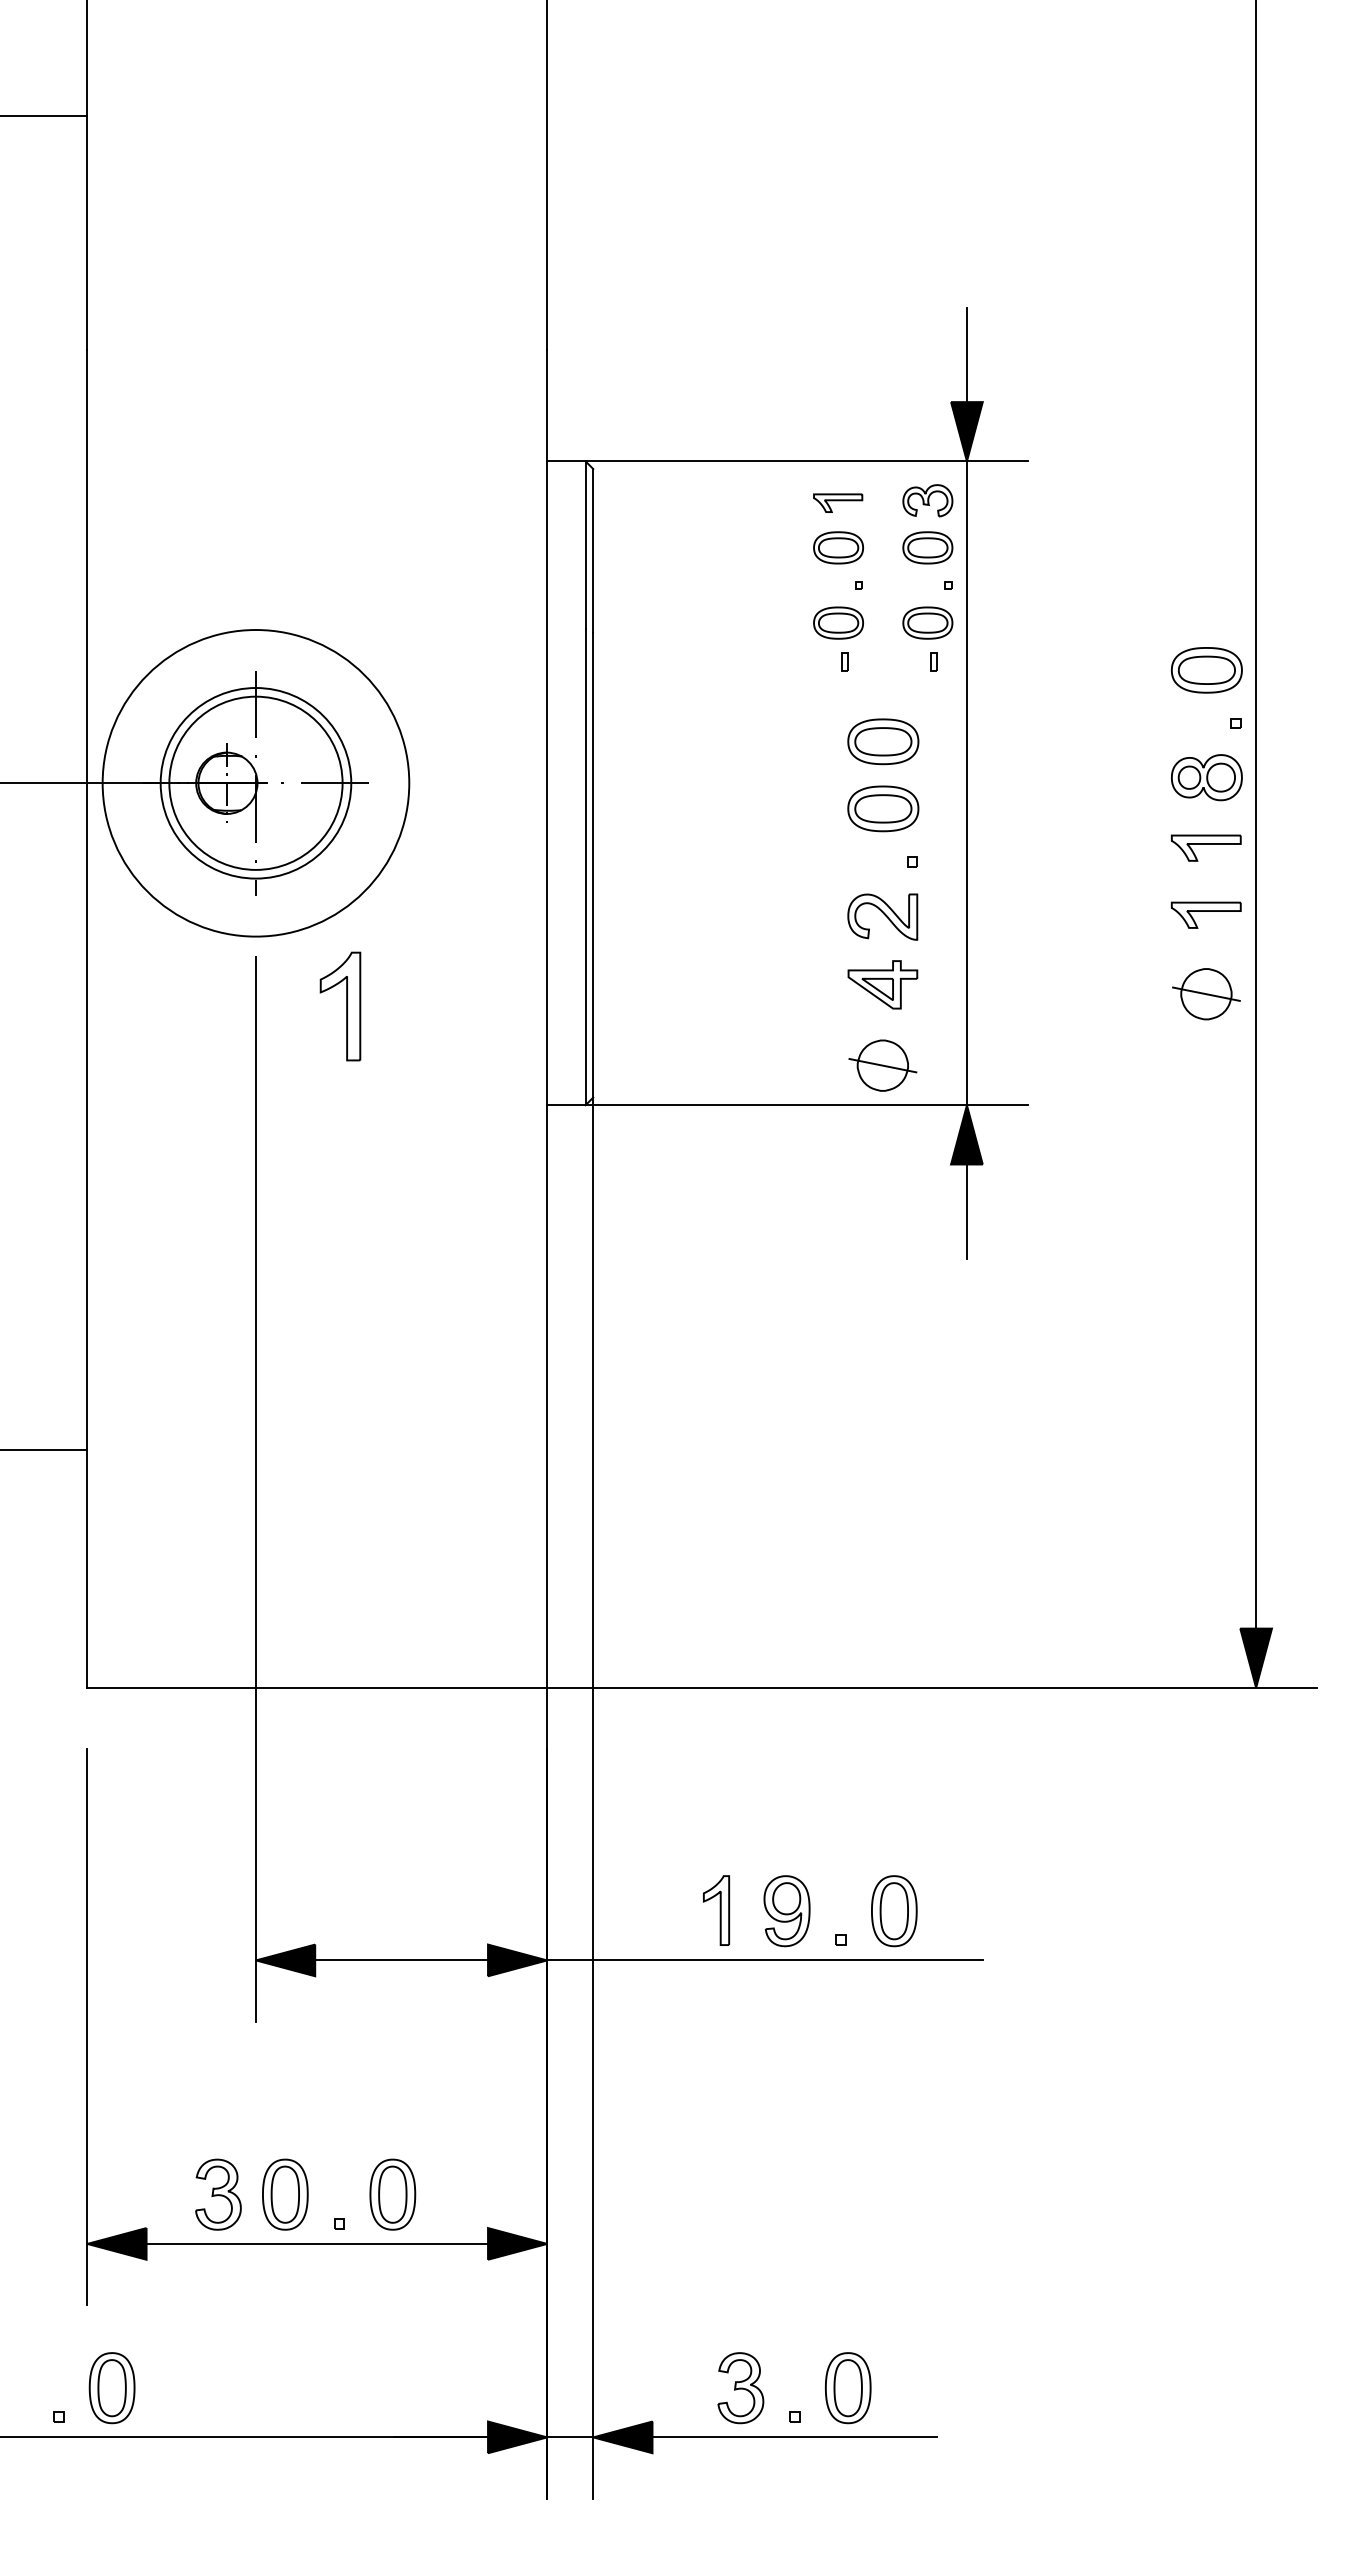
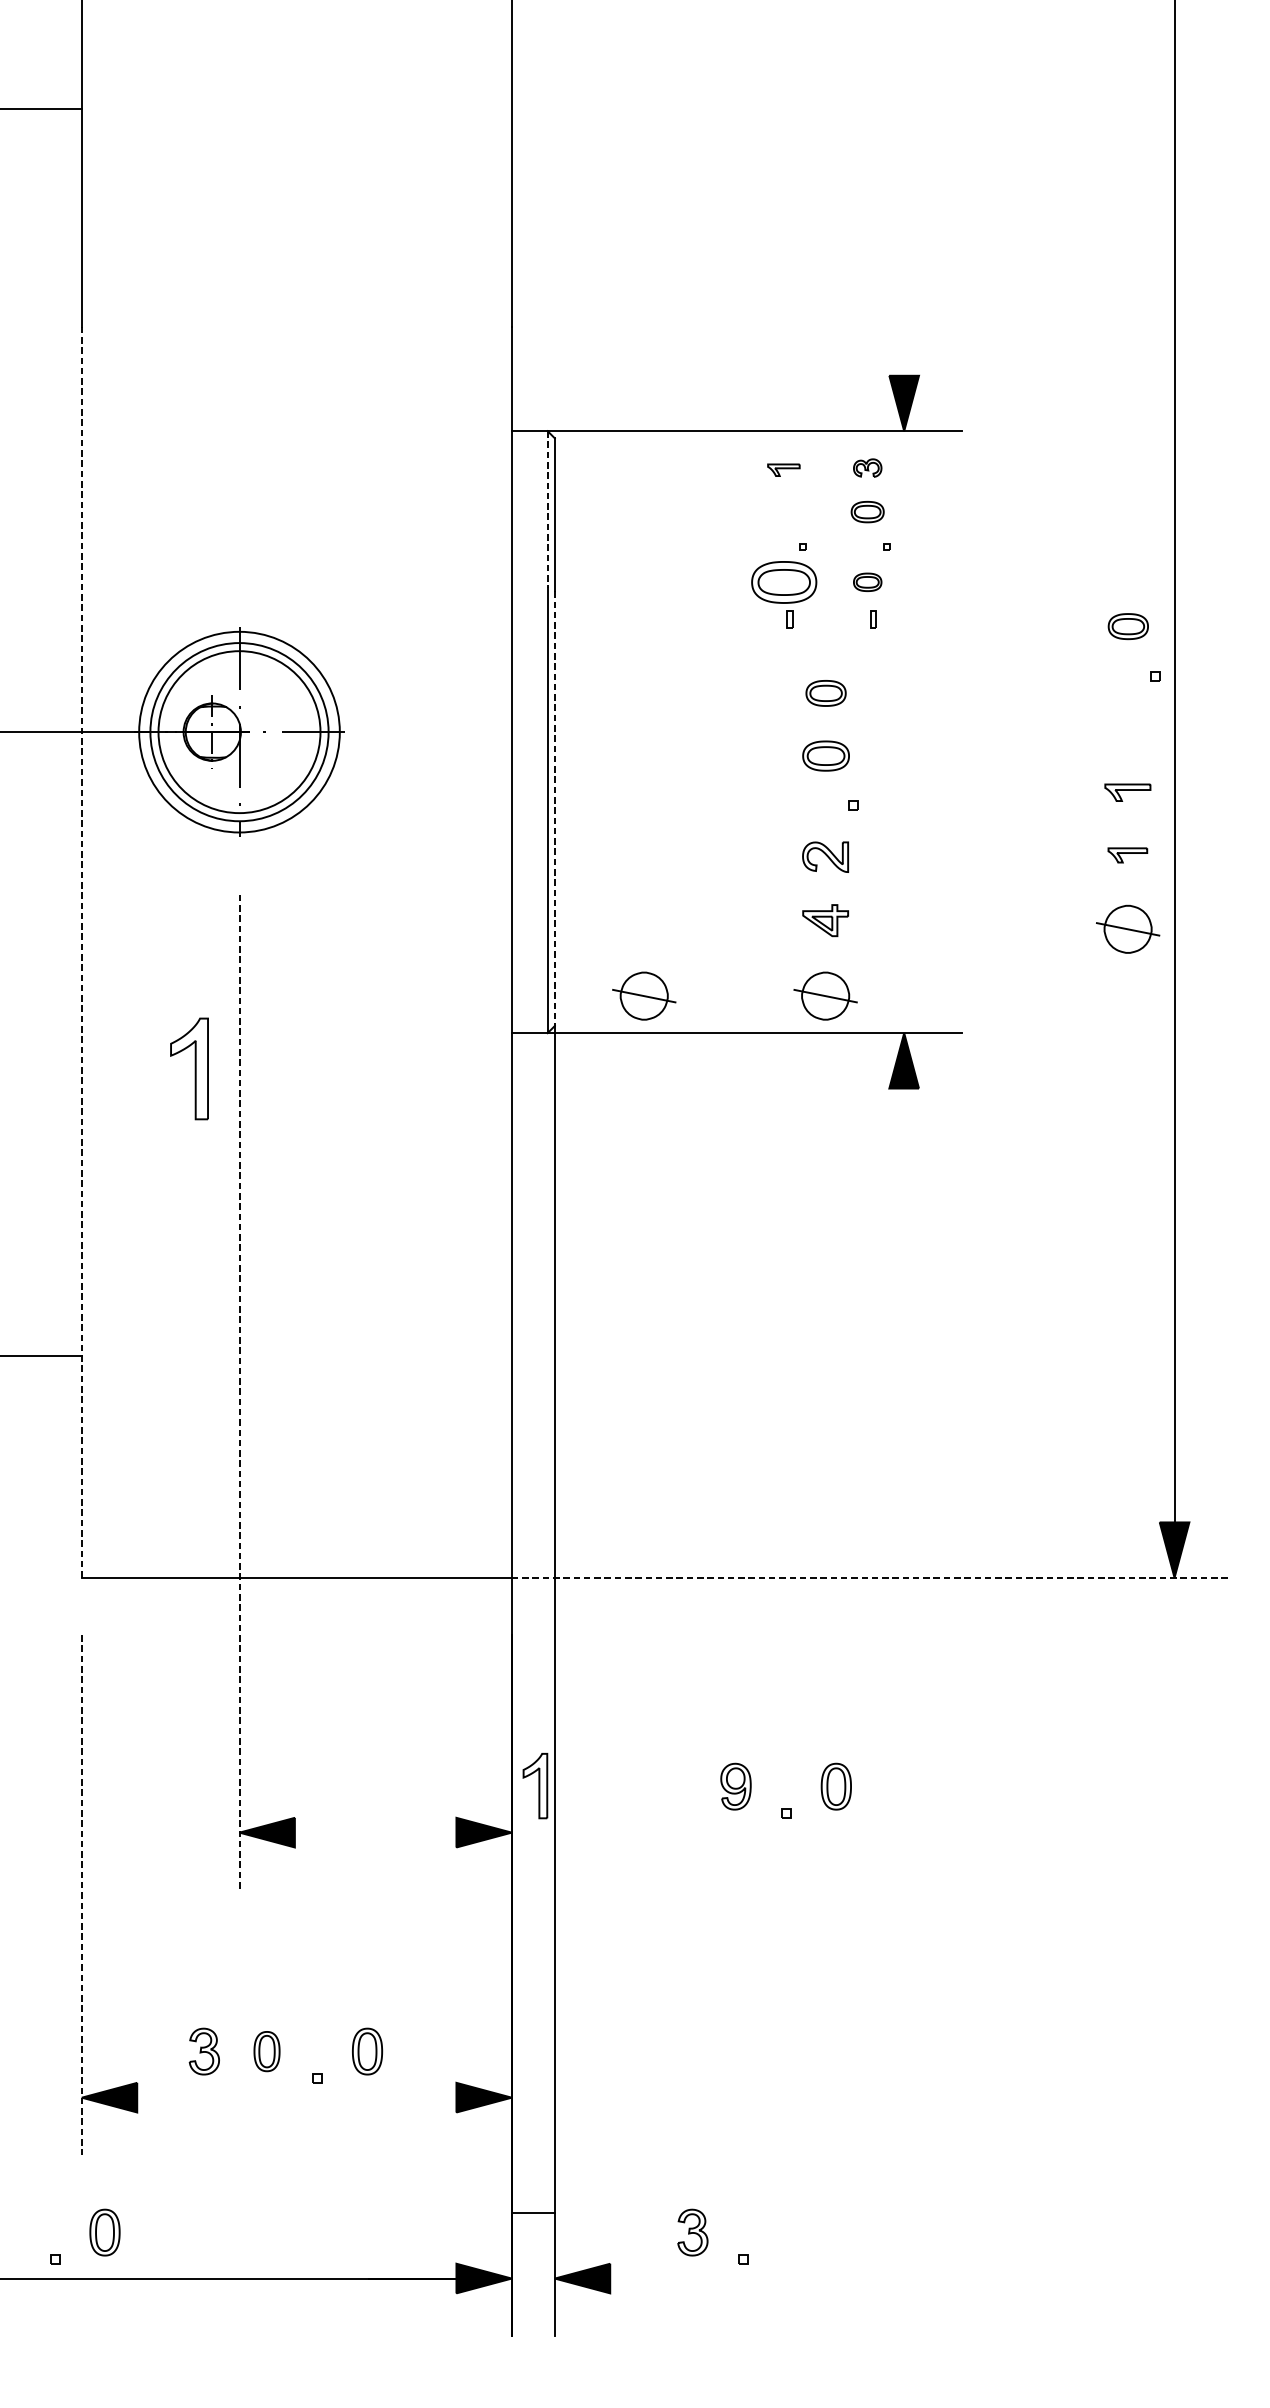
line: (966, 355) -> (903, 332), removed
part: (927, 500) -> (867, 467), size x0.6
part: (838, 502) -> (784, 469), size x0.7
line: (585, 545) -> (547, 509), solid -> dashed
part: (838, 547) -> (784, 511), removed
part: (927, 547) -> (867, 511), size x0.7
part: (838, 622) -> (784, 581), size x1.4
part: (927, 622) -> (867, 581), size x0.6
part: (1206, 670) -> (1128, 626), size x0.6
part: (883, 741) -> (826, 693), size x0.6
part: (1206, 777) -> (1128, 726), removed
circle: (255, 783) -> (239, 732), size x0.7
line: (966, 783) -> (903, 732), removed
part: (883, 808) -> (826, 755), size x0.7
part: (1205, 847) -> (1127, 792), size x0.7
line: (593, 865) -> (555, 809), solid -> dashed
part: (1205, 914) -> (1127, 854), size x0.6
part: (882, 916) -> (825, 856), size x0.7
part: (882, 984) -> (825, 920), size x0.7
part: (340, 1006) -> (189, 1068), moved
line: (87, 1019) -> (82, 952), solid -> dashed
part: (688, 1065) -> (643, 995), added
line: (966, 1211) -> (903, 1132), removed
line: (255, 1489) -> (239, 1392), solid -> dashed
line: (932, 1687) -> (871, 1577), solid -> dashed
part: (716, 1910) -> (535, 1785), moved
part: (786, 1911) -> (735, 1786), size x0.7
part: (894, 1911) -> (836, 1786), size x0.7
line: (401, 1960) -> (375, 1832), removed
line: (764, 1960) -> (714, 1832), removed
line: (87, 2027) -> (82, 1895), solid -> dashed
part: (218, 2194) -> (204, 2051), size x0.7
part: (285, 2194) -> (267, 2051), size x0.6
part: (392, 2194) -> (367, 2051), size x0.7
line: (317, 2243) -> (297, 2097), removed
part: (111, 2388) -> (104, 2232), size x0.7
part: (740, 2388) -> (692, 2232), size x0.7
part: (848, 2388) -> (793, 2232), removed
line: (570, 2437) -> (533, 2213), moved
line: (794, 2437) -> (742, 2278), removed

